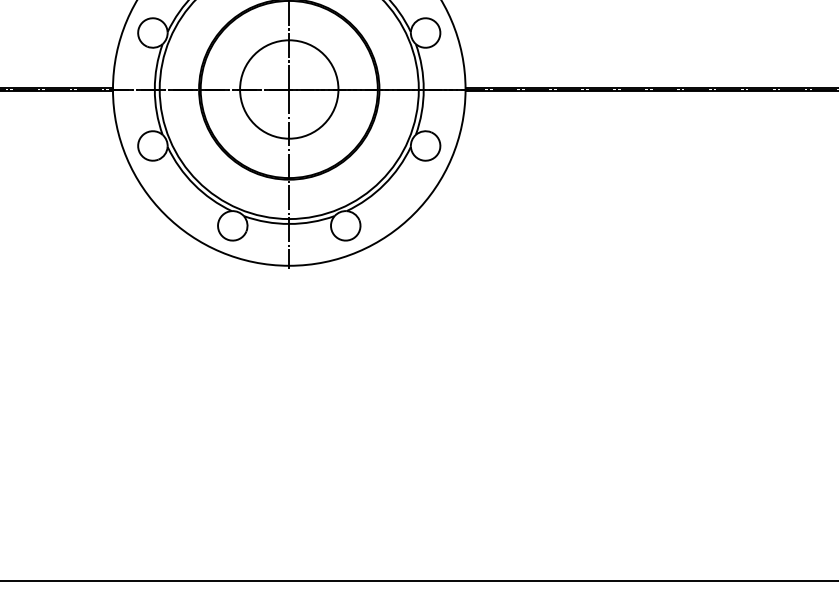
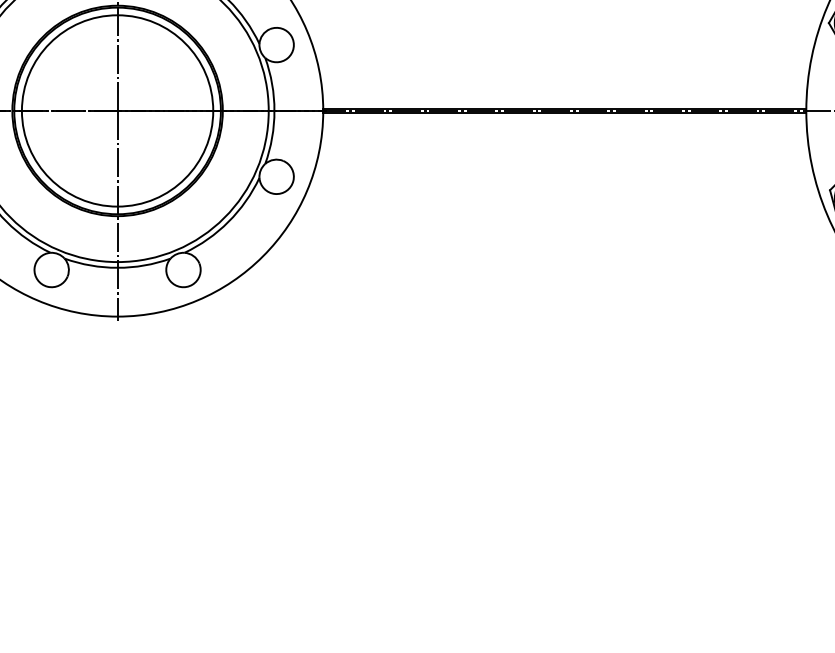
circle: (289, 89) -> (117, 110), size x1.67

